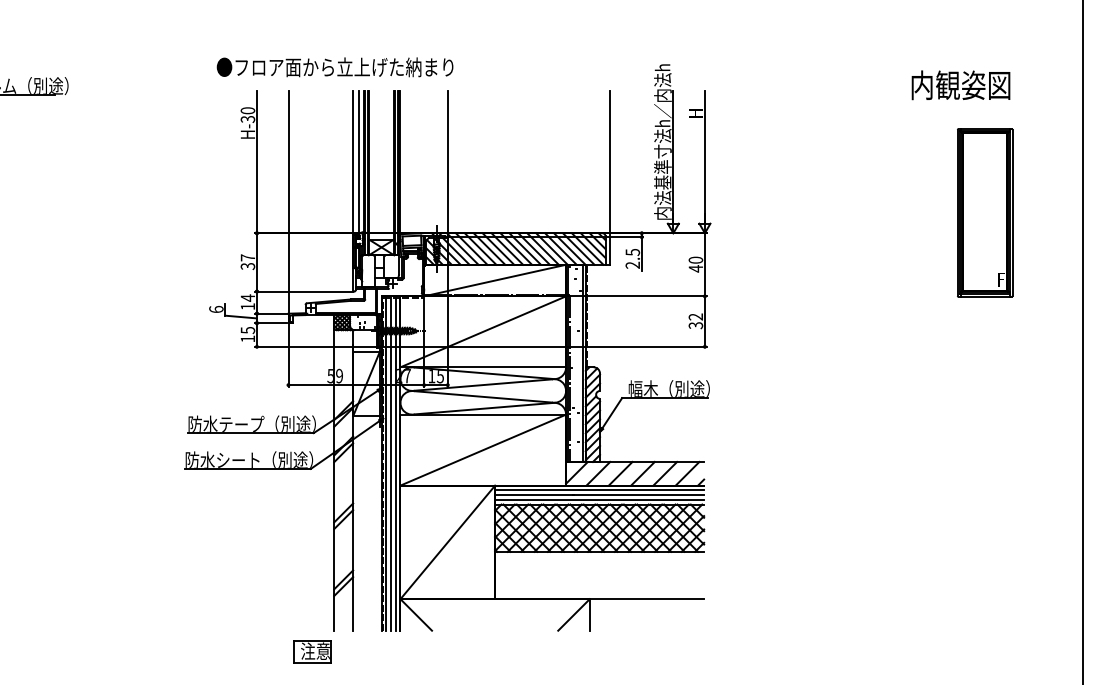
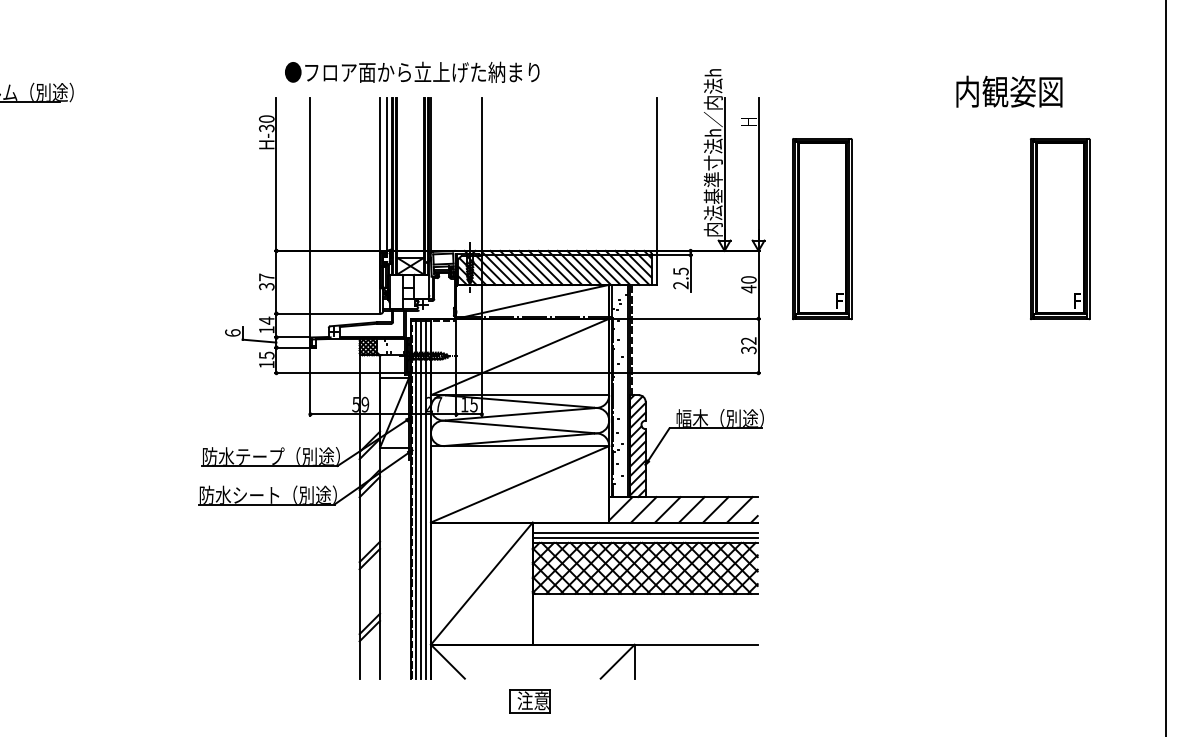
text: (334, 67) -> (411, 72), moved
text: (960, 85) -> (1008, 91), moved
part: (764, 212) -> (822, 228), added
line: (599, 490) -> (645, 527), removed
part: (312, 651) -> (529, 701), moved

